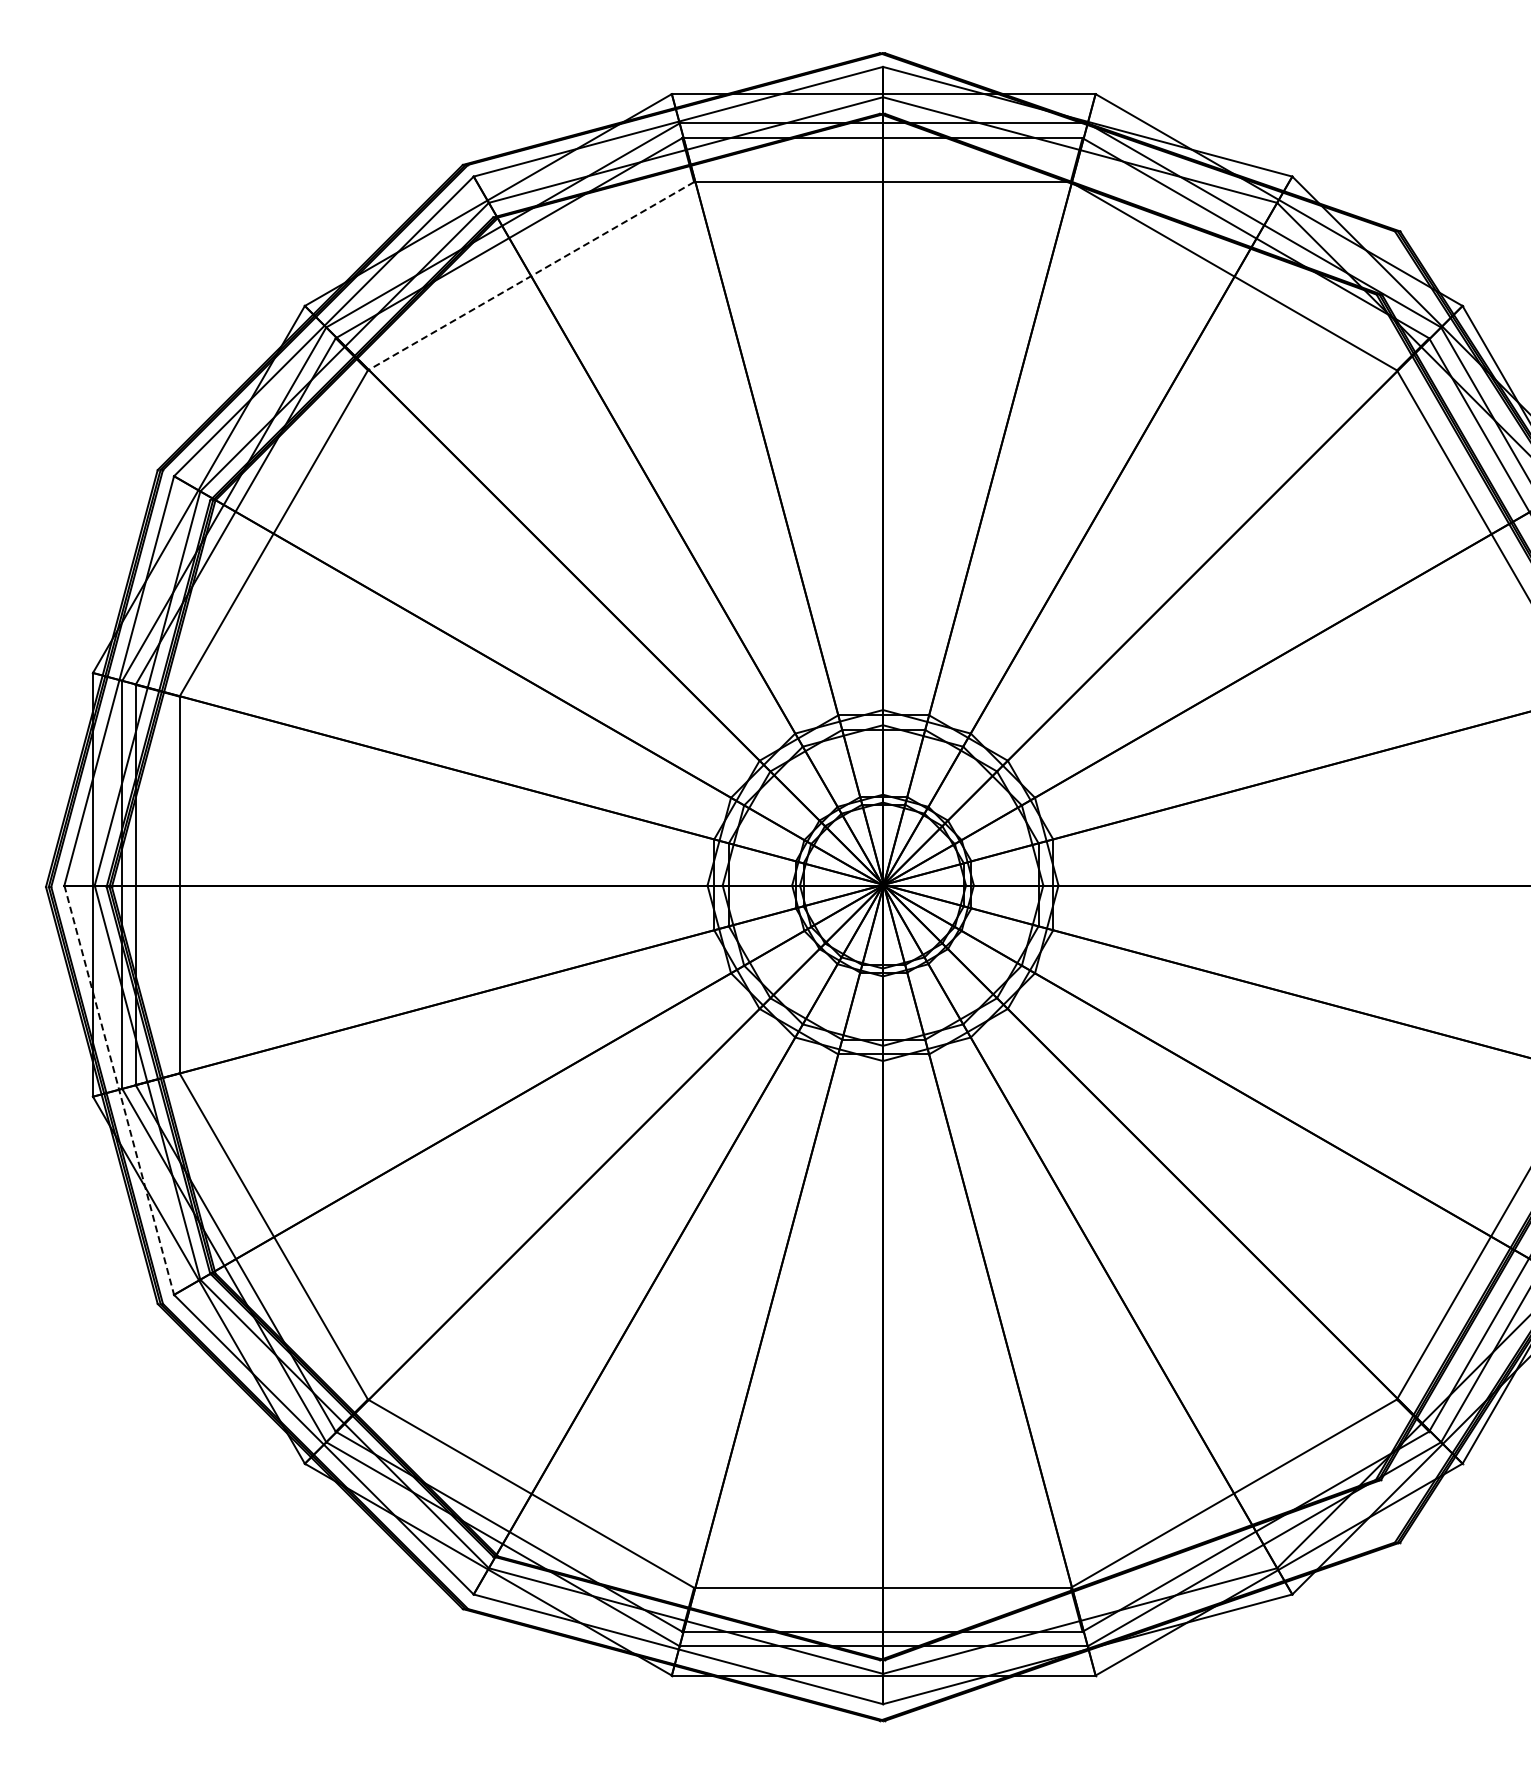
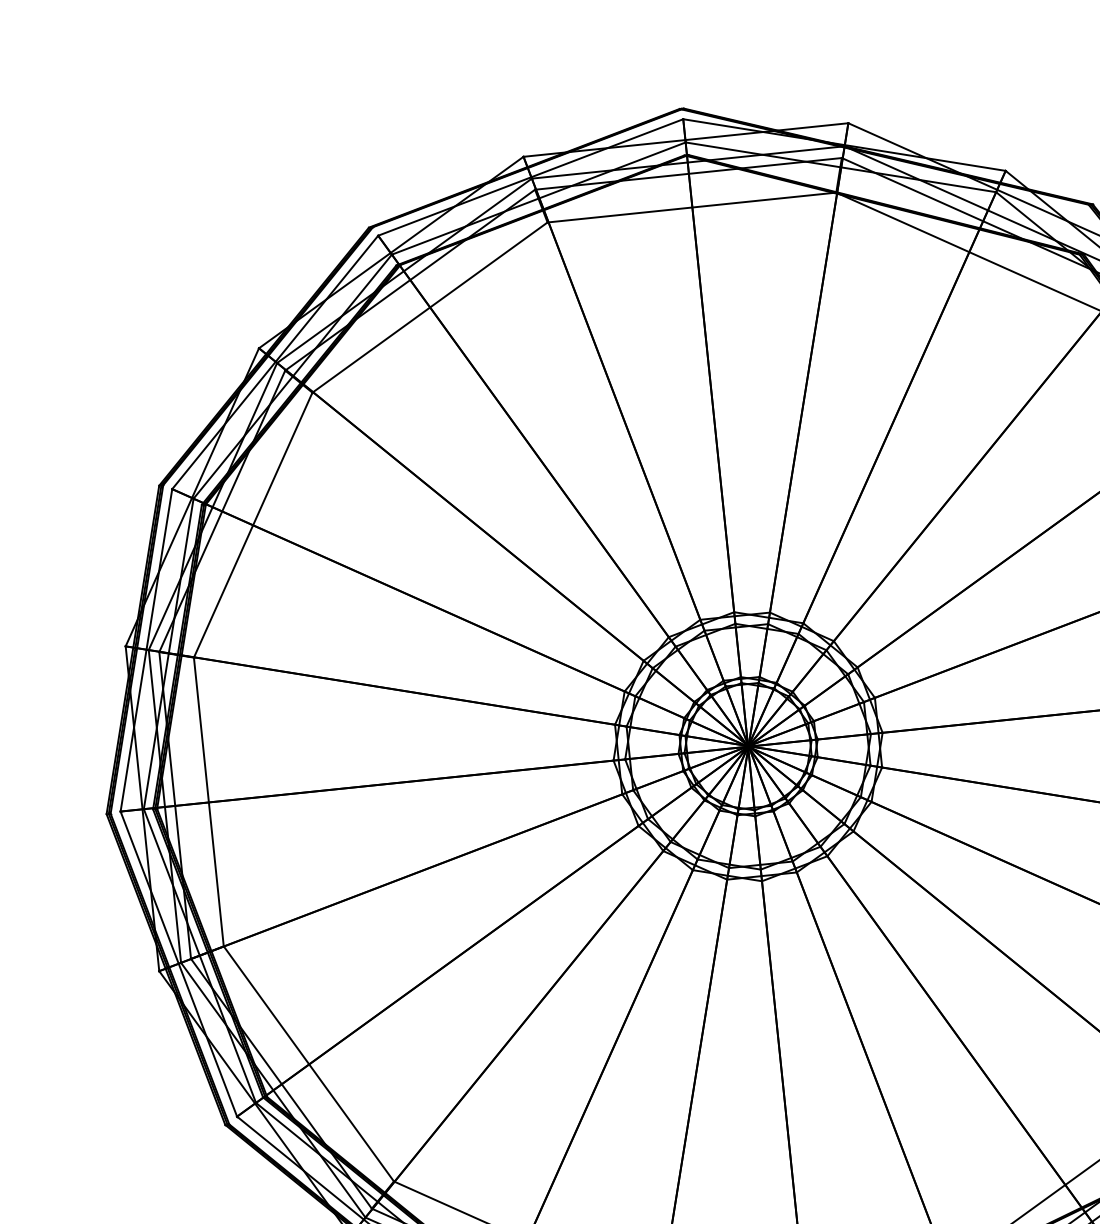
line: (530, 276) -> (429, 307), dashed -> solid
line: (119, 1090) -> (179, 964), dashed -> solid

